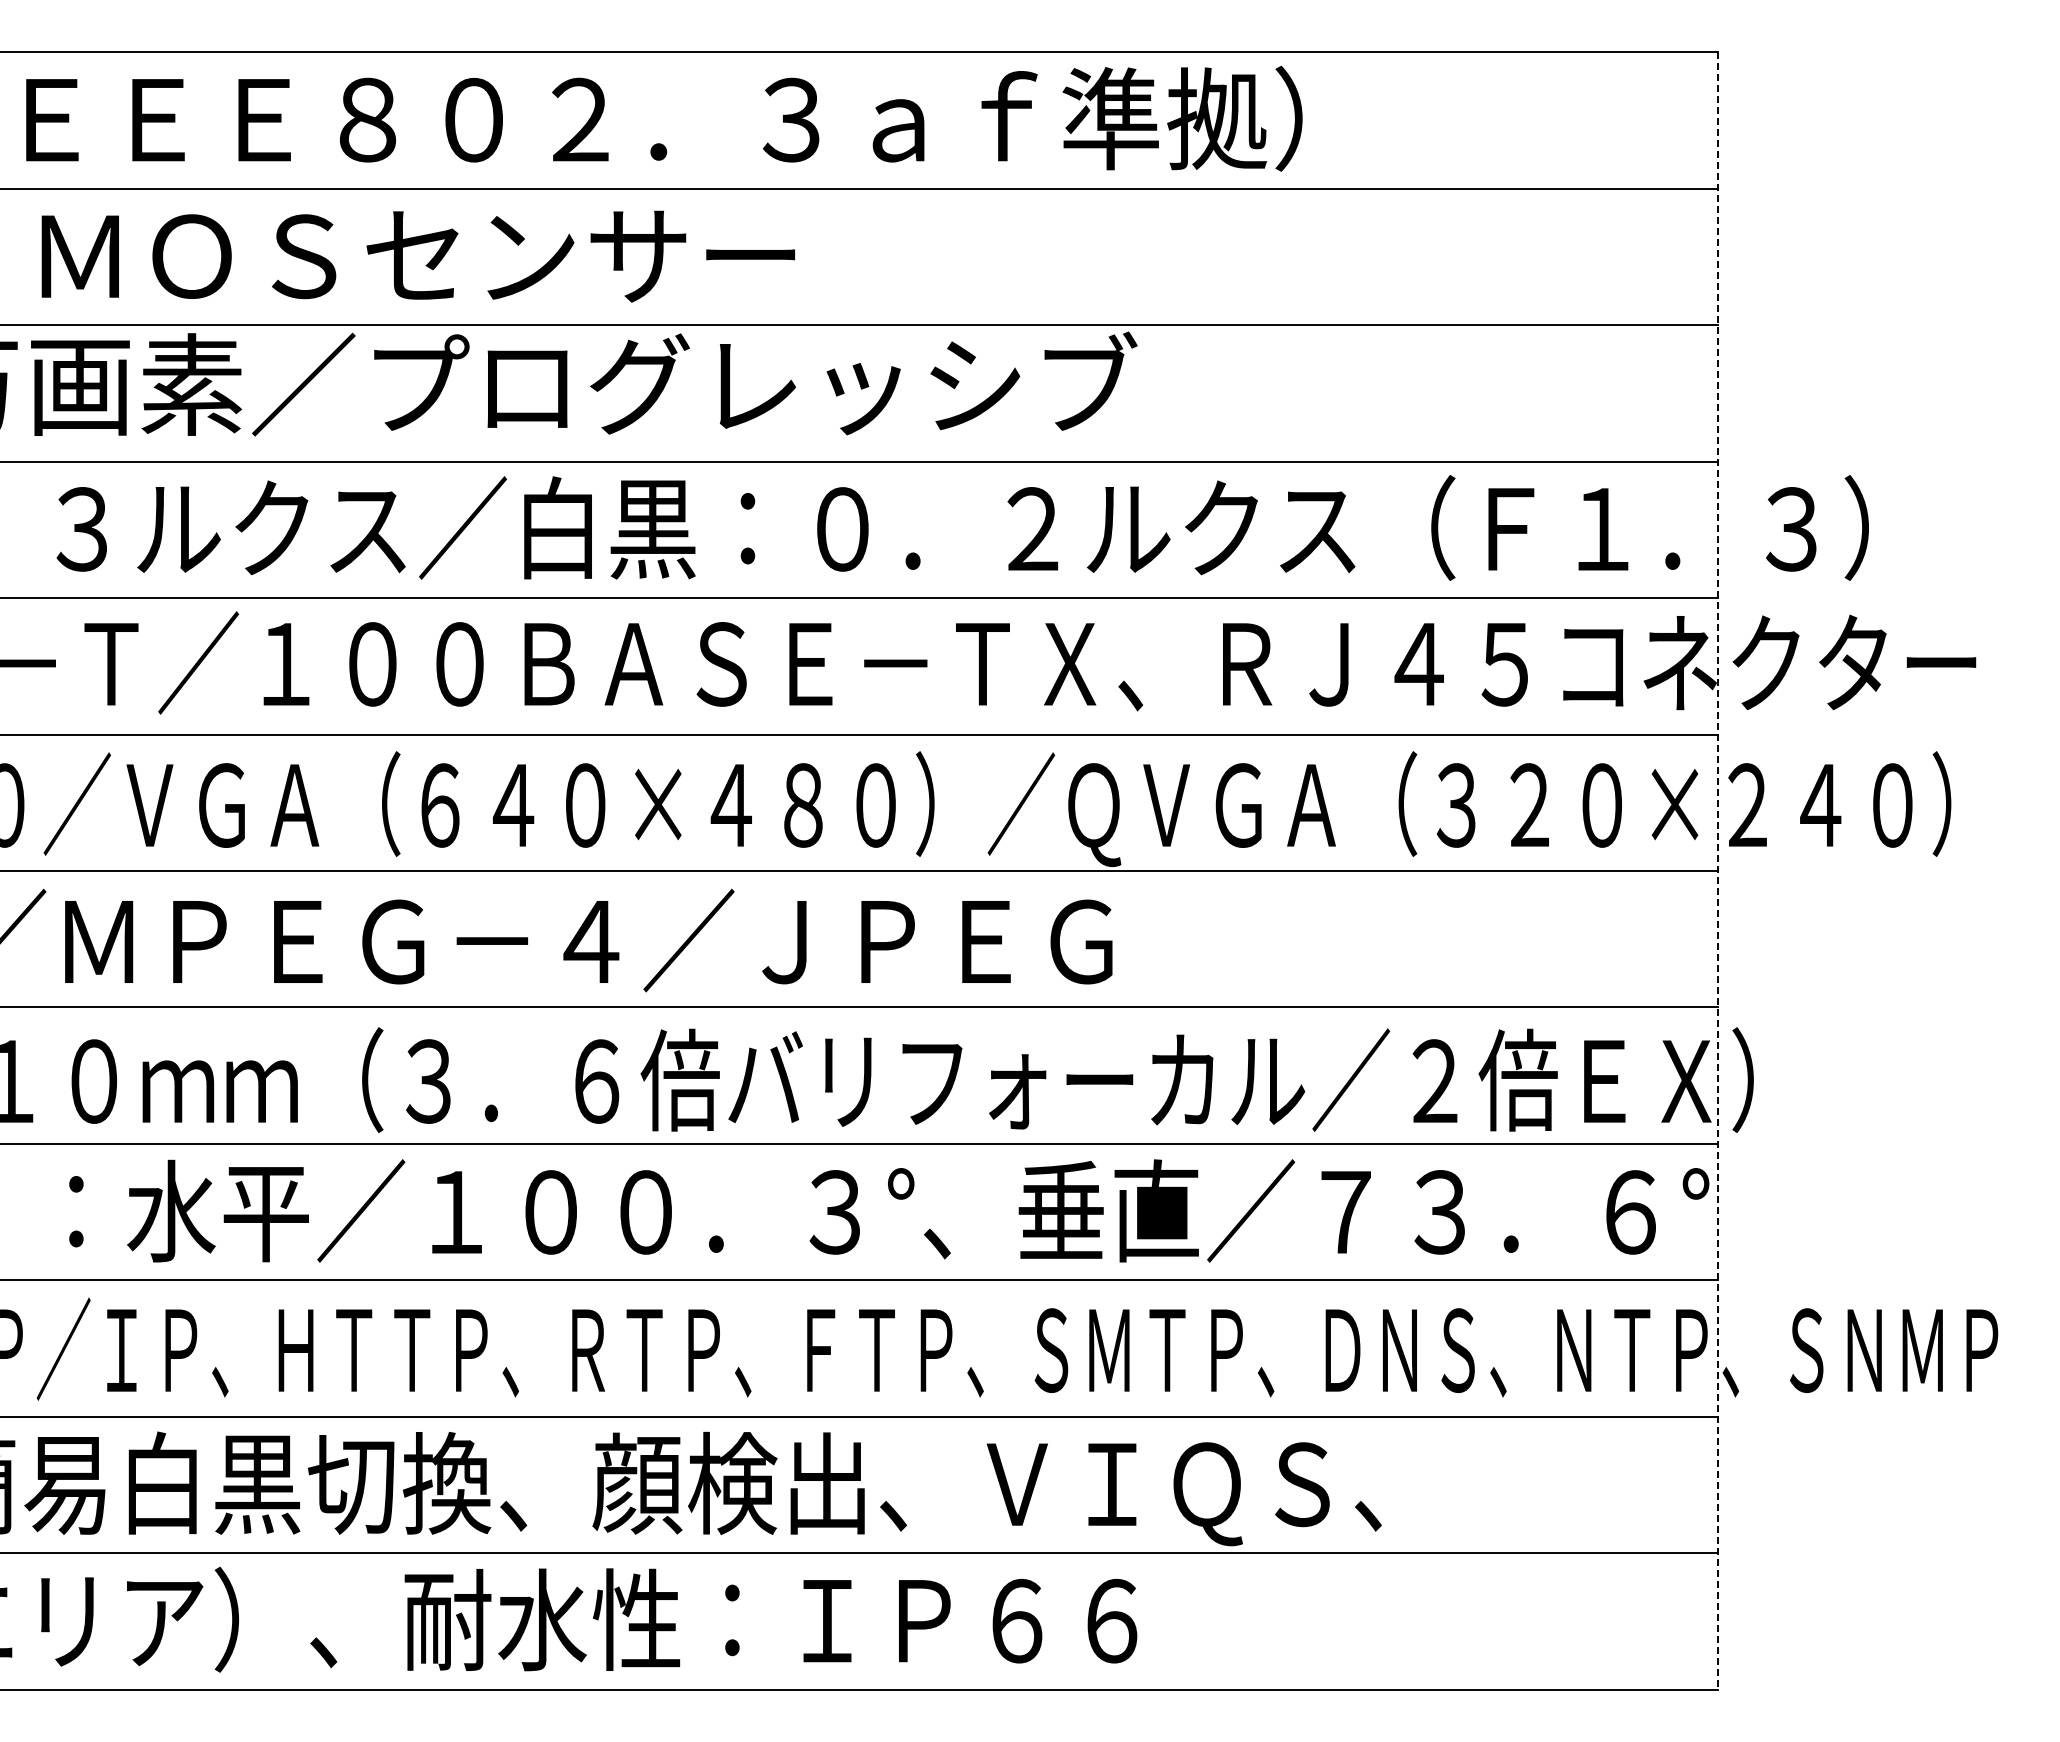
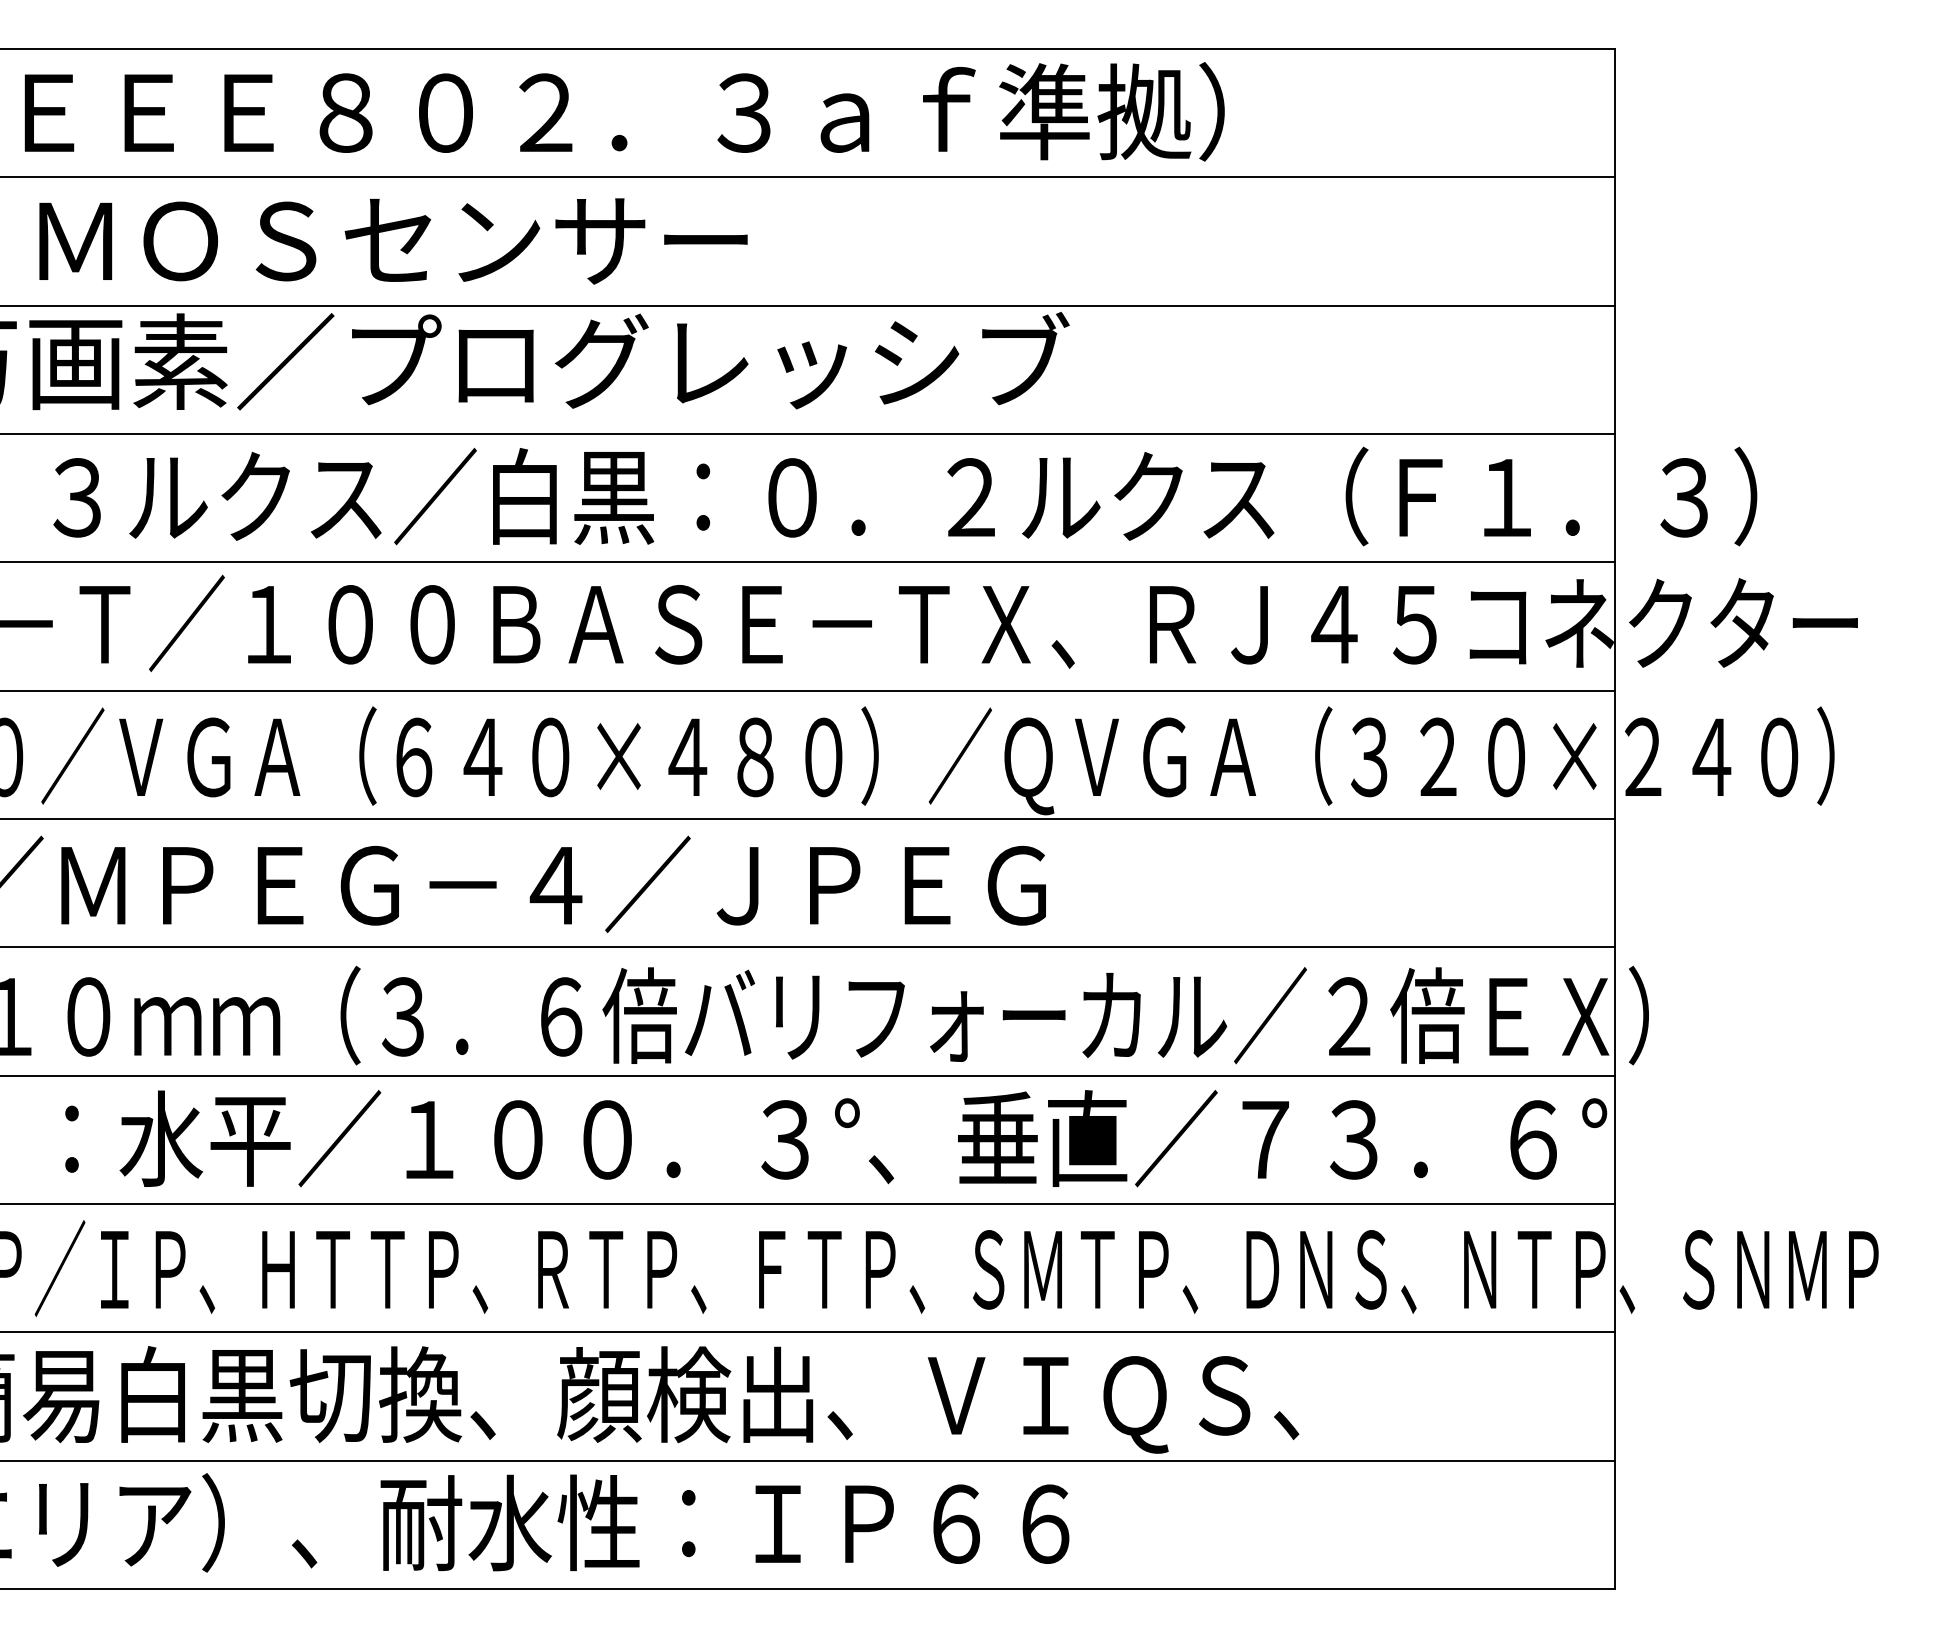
line: (1718, 871) -> (1615, 819), dashed -> solid

